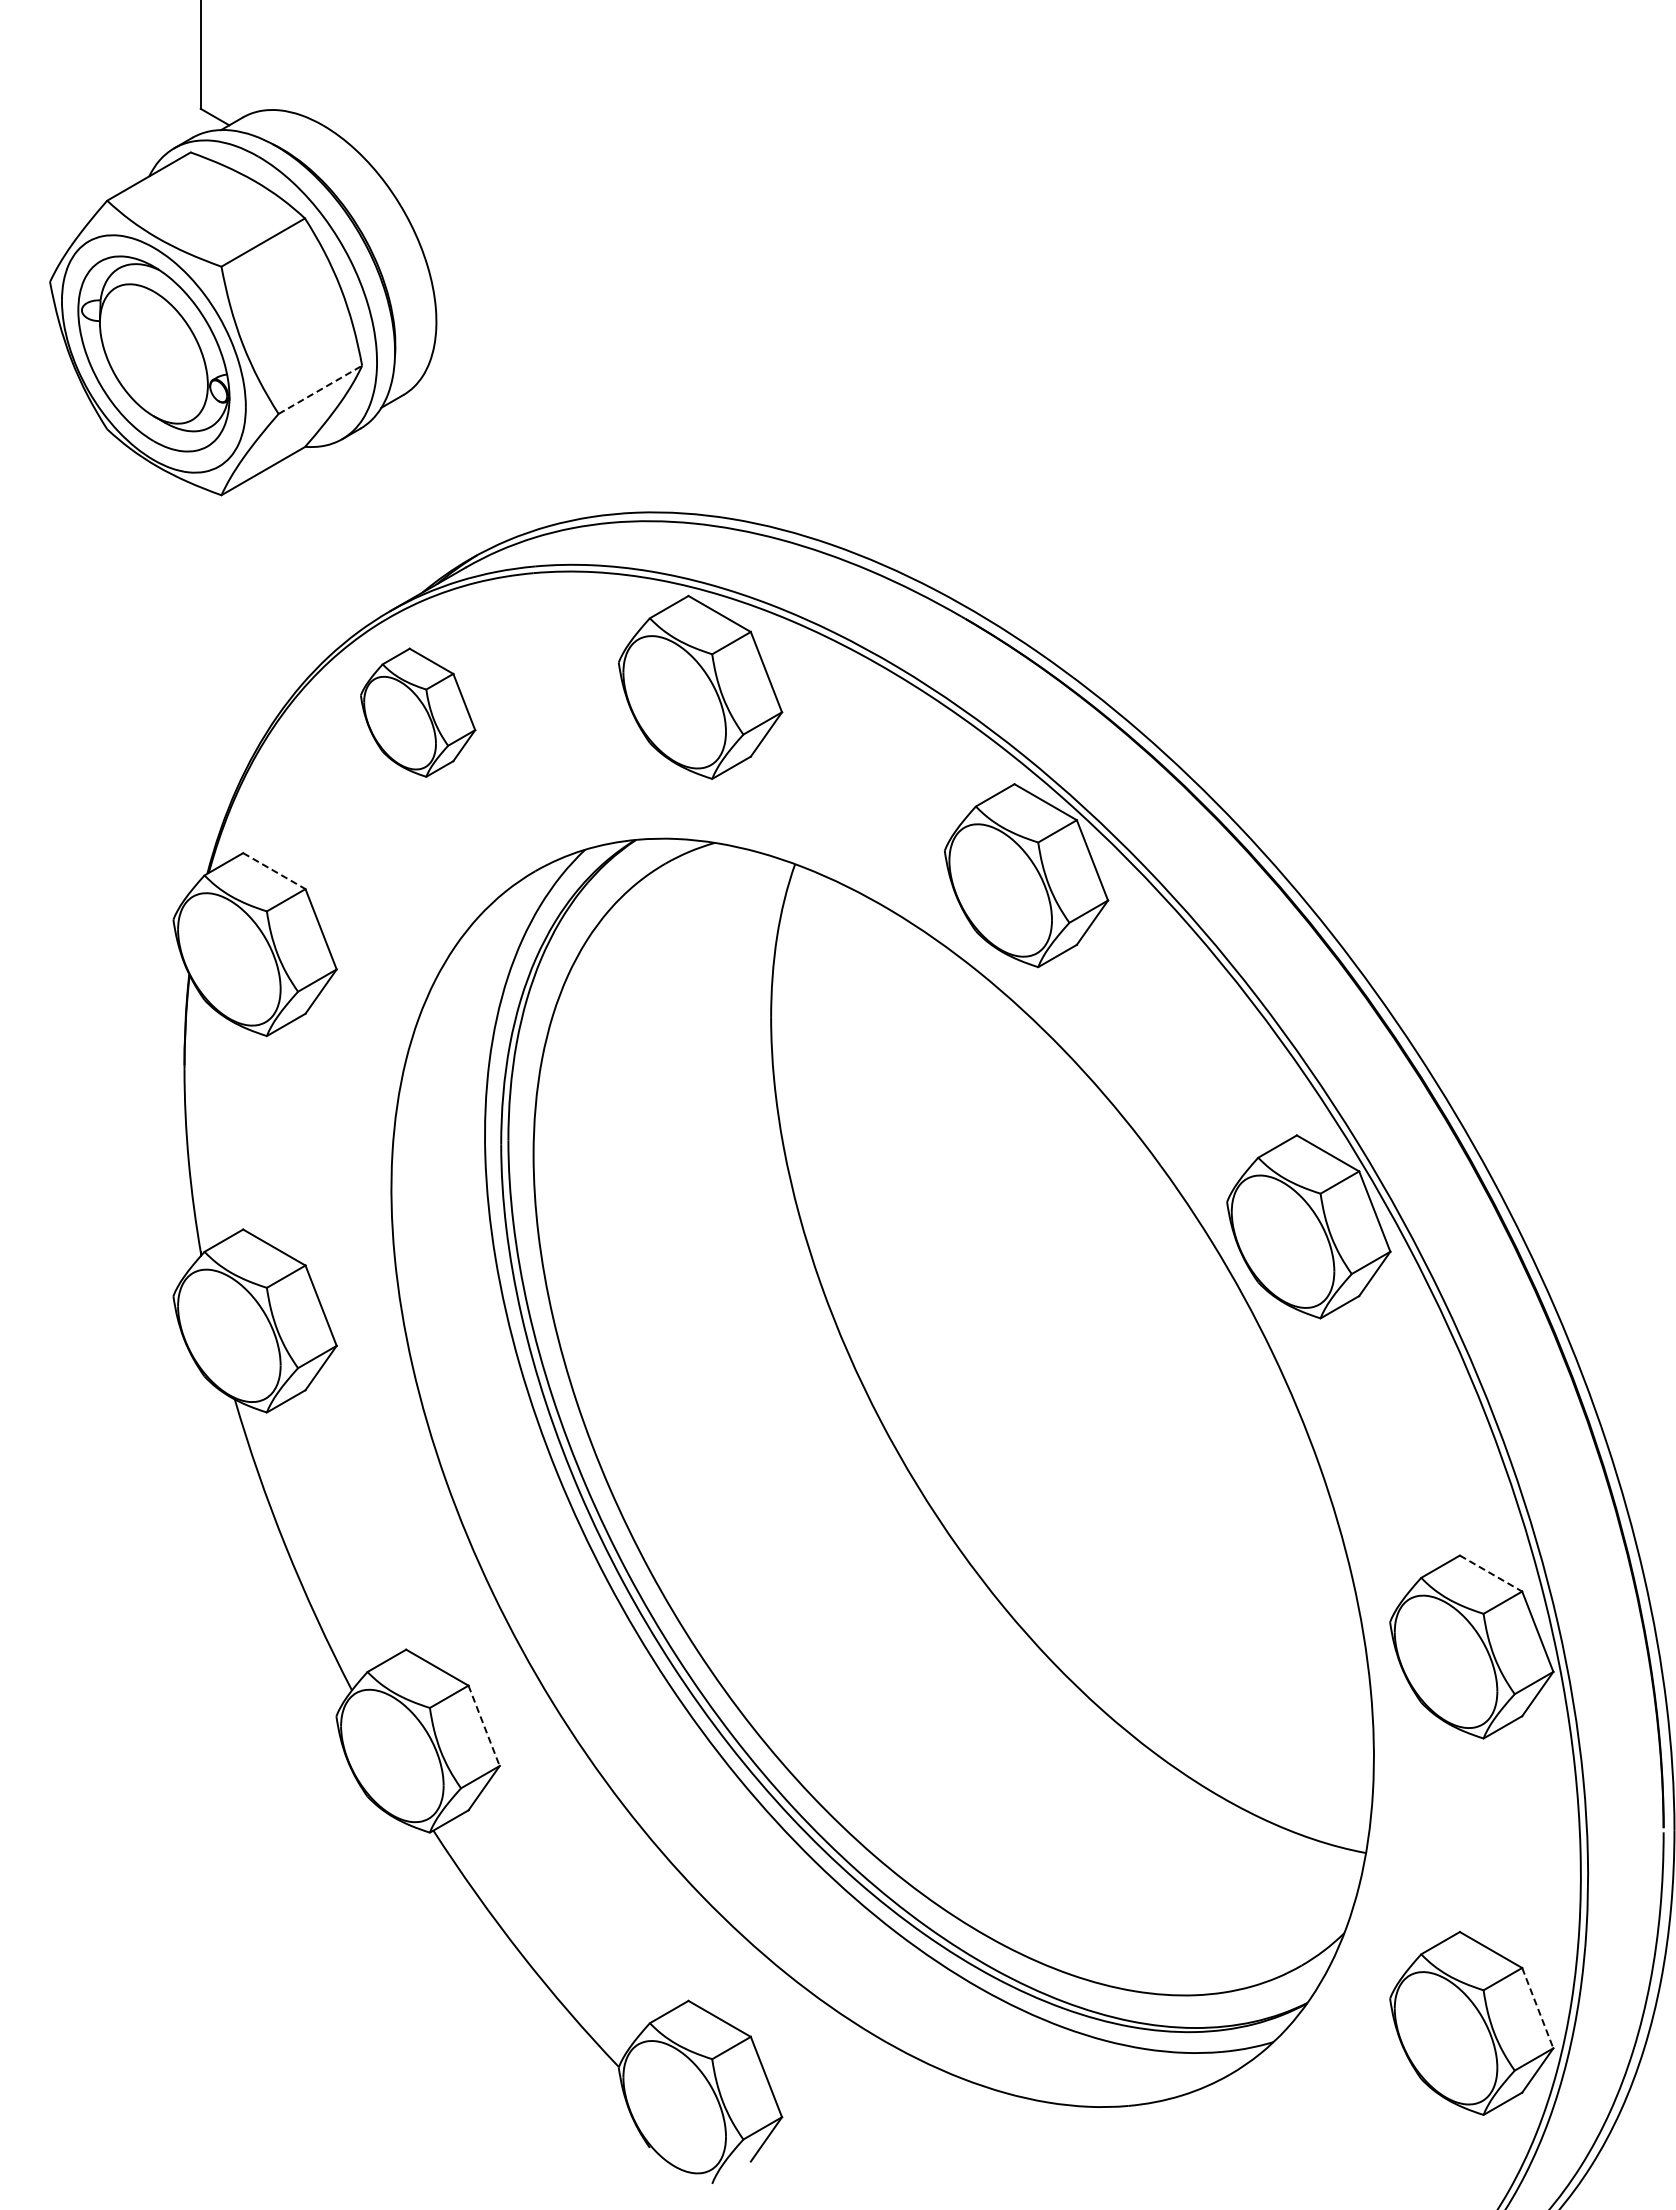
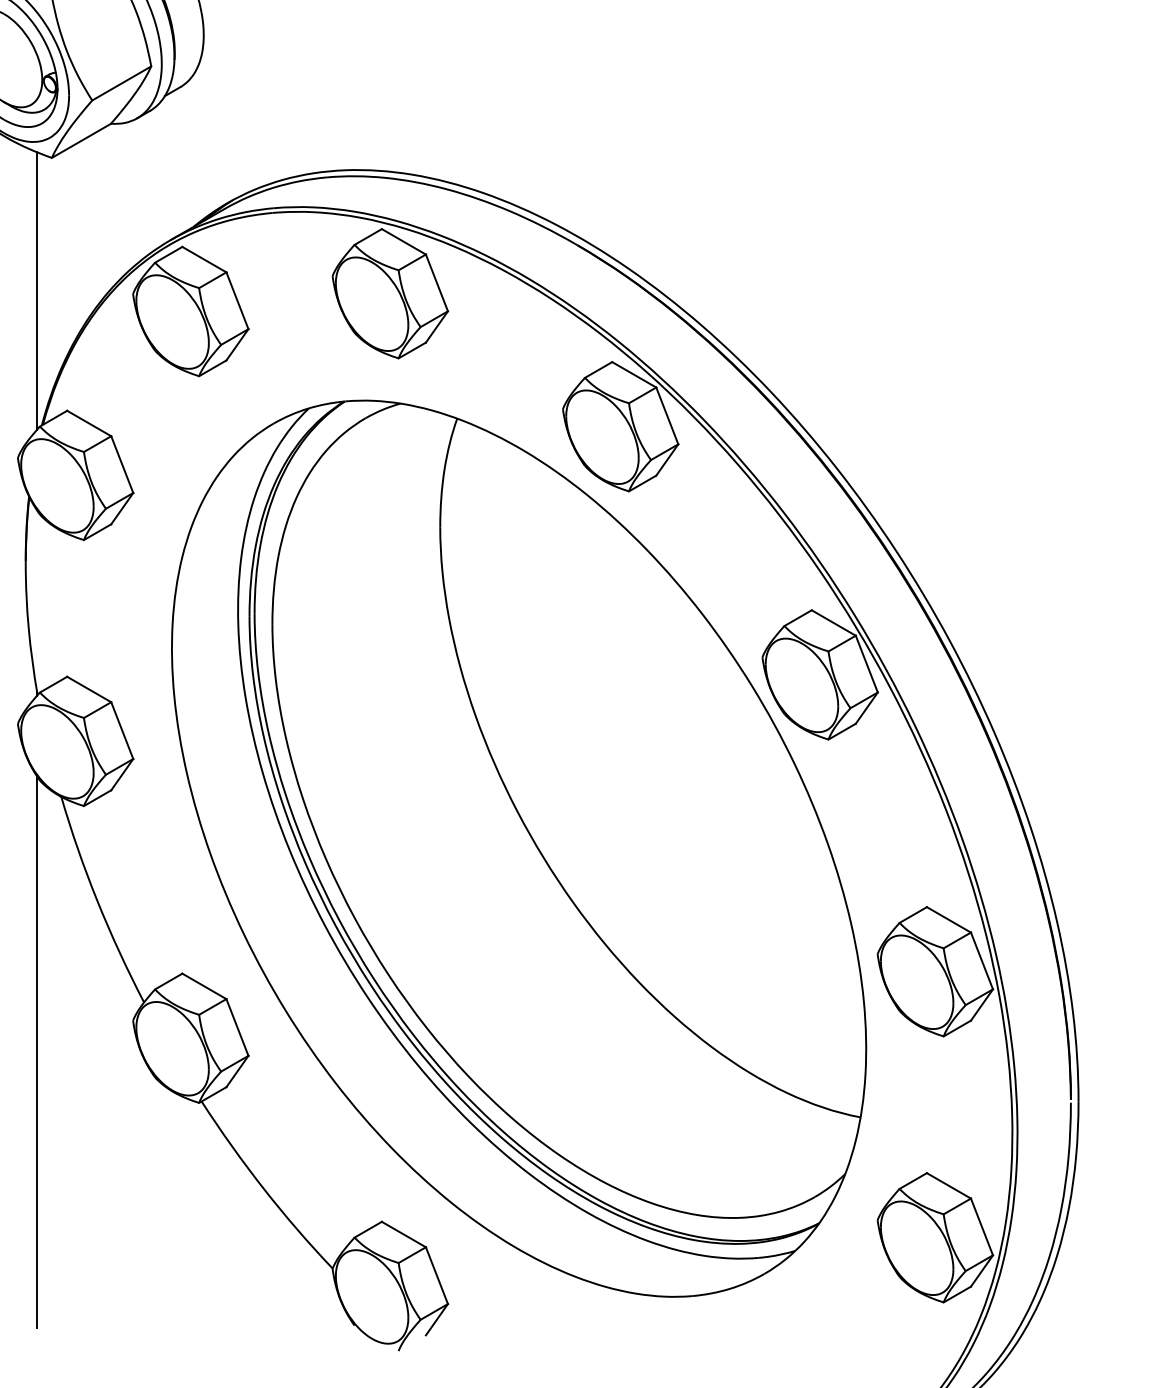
line: (320, 389) -> (121, 83), dashed -> solid
line: (200, 683) -> (37, 290), added
part: (417, 712) -> (190, 311), size x1.43
line: (274, 871) -> (89, 423), dashed -> solid
line: (1491, 1573) -> (949, 919), dashed -> solid
line: (484, 1726) -> (237, 1027), dashed -> solid
line: (200, 1760) -> (37, 1051), added
line: (1537, 2008) -> (981, 1227), dashed -> solid

